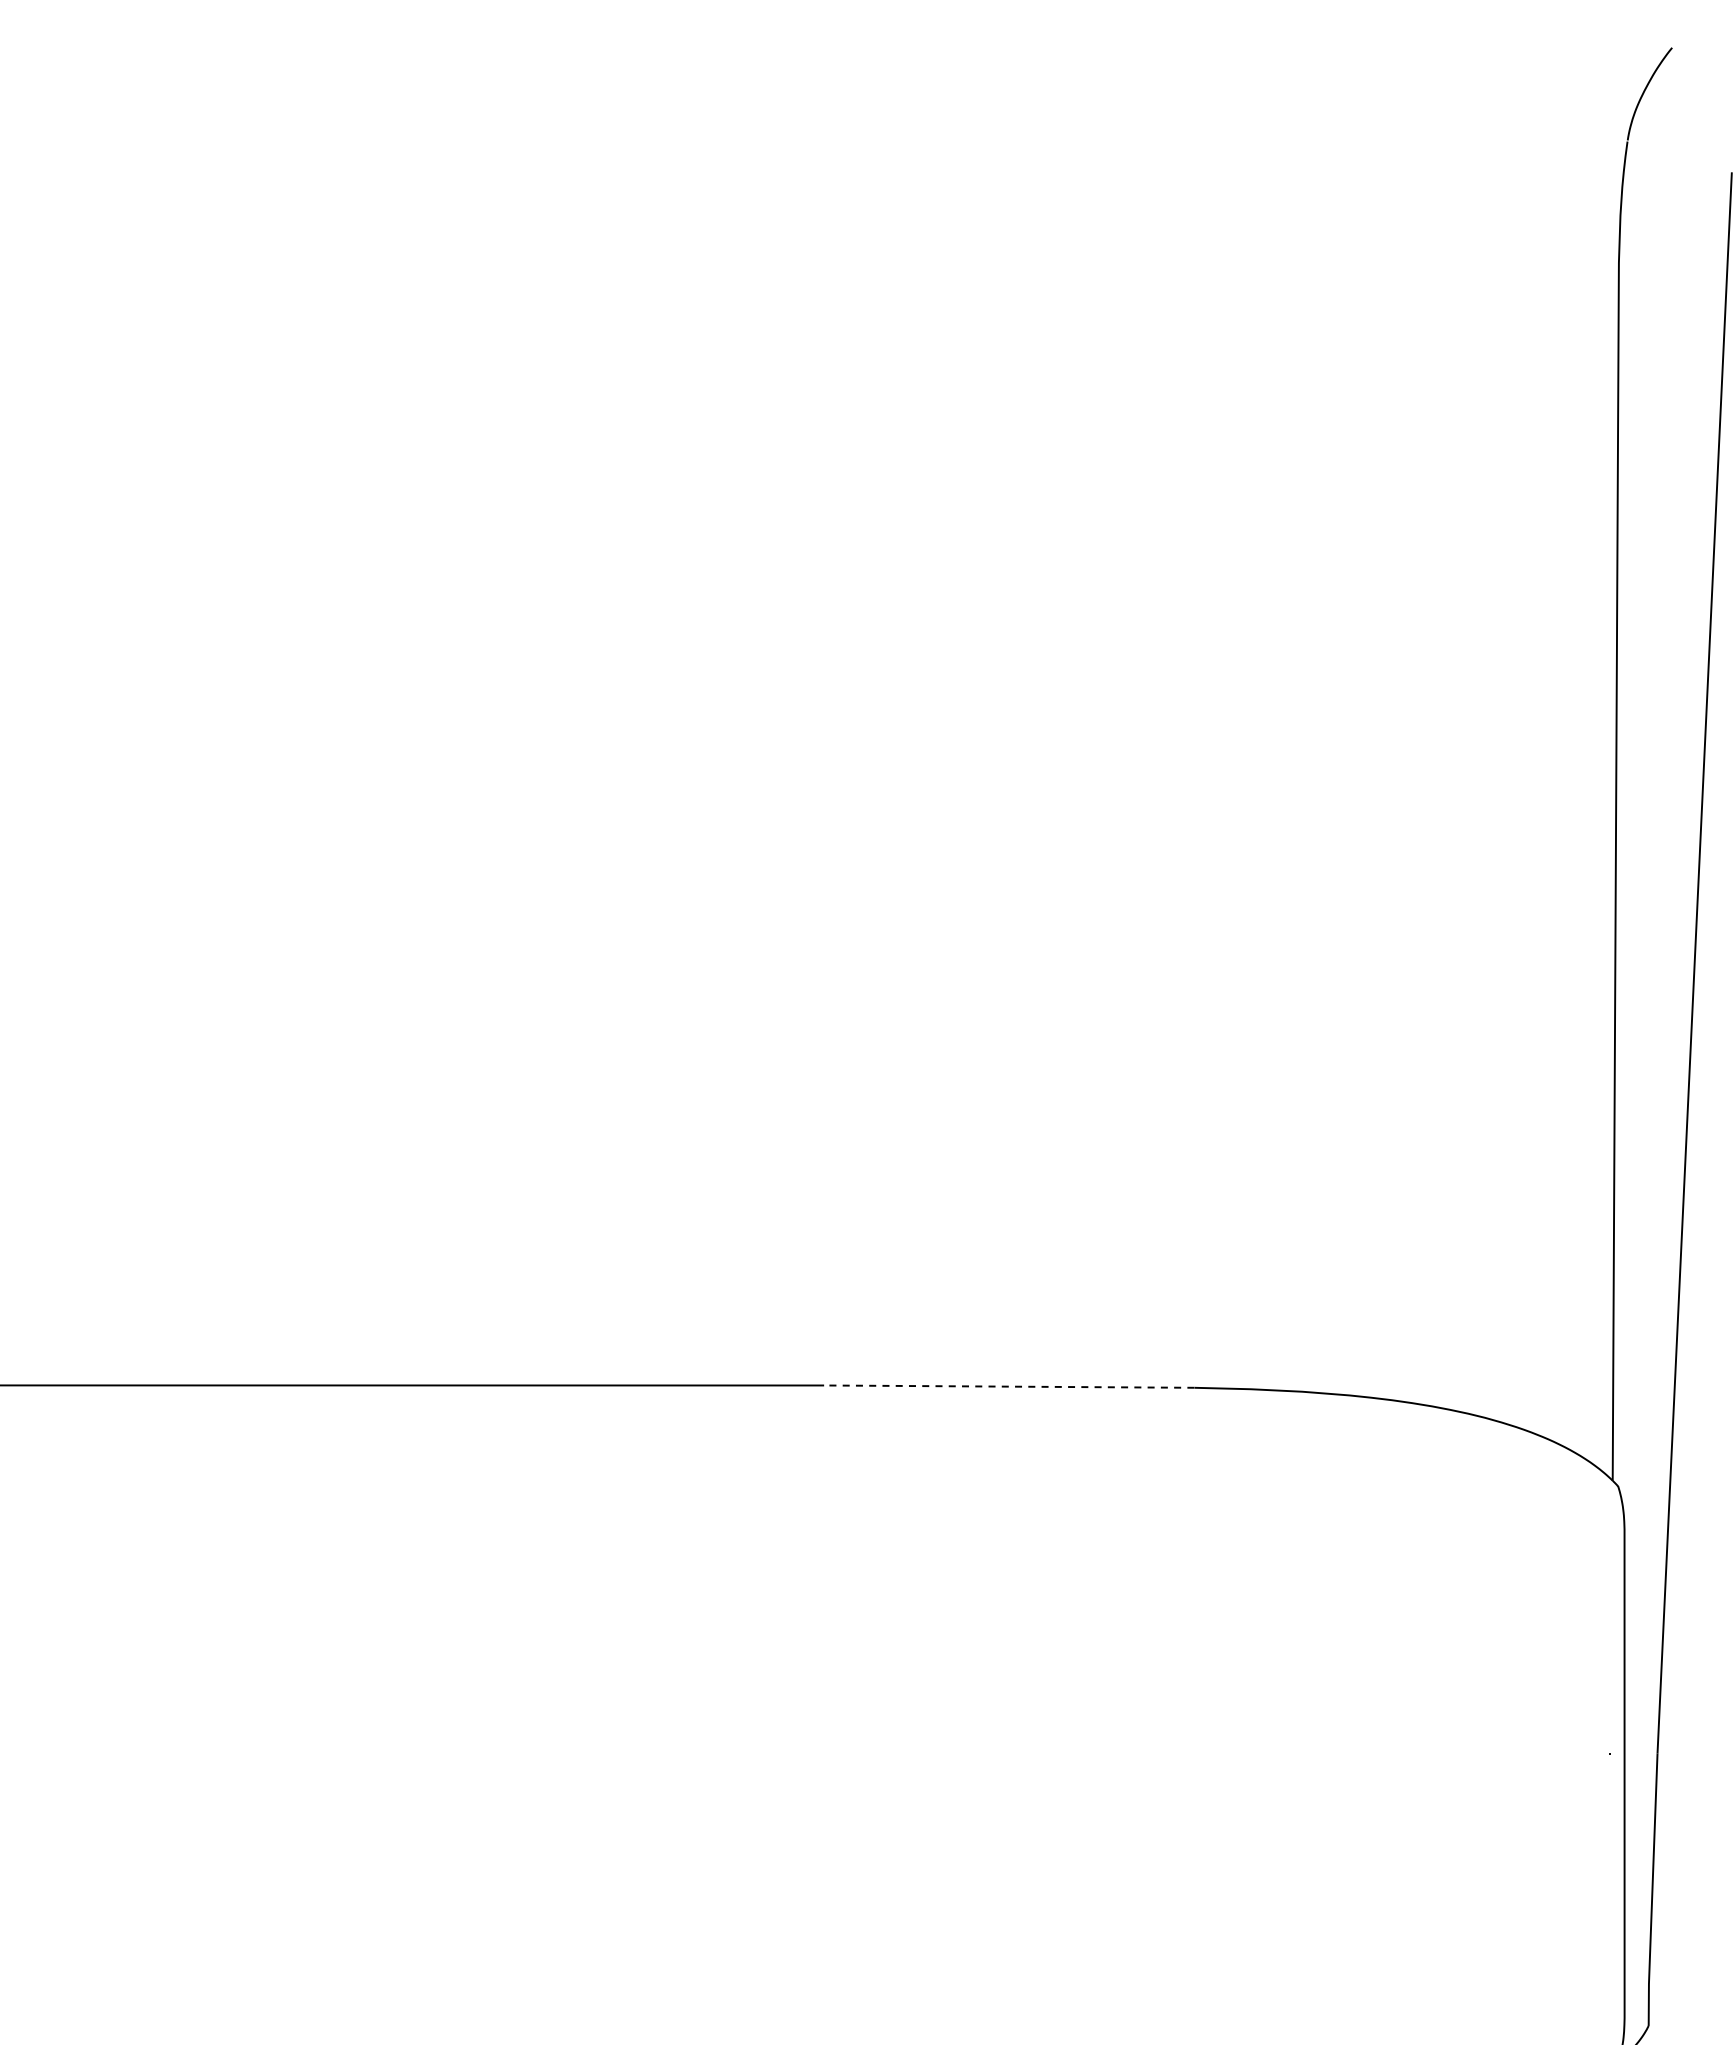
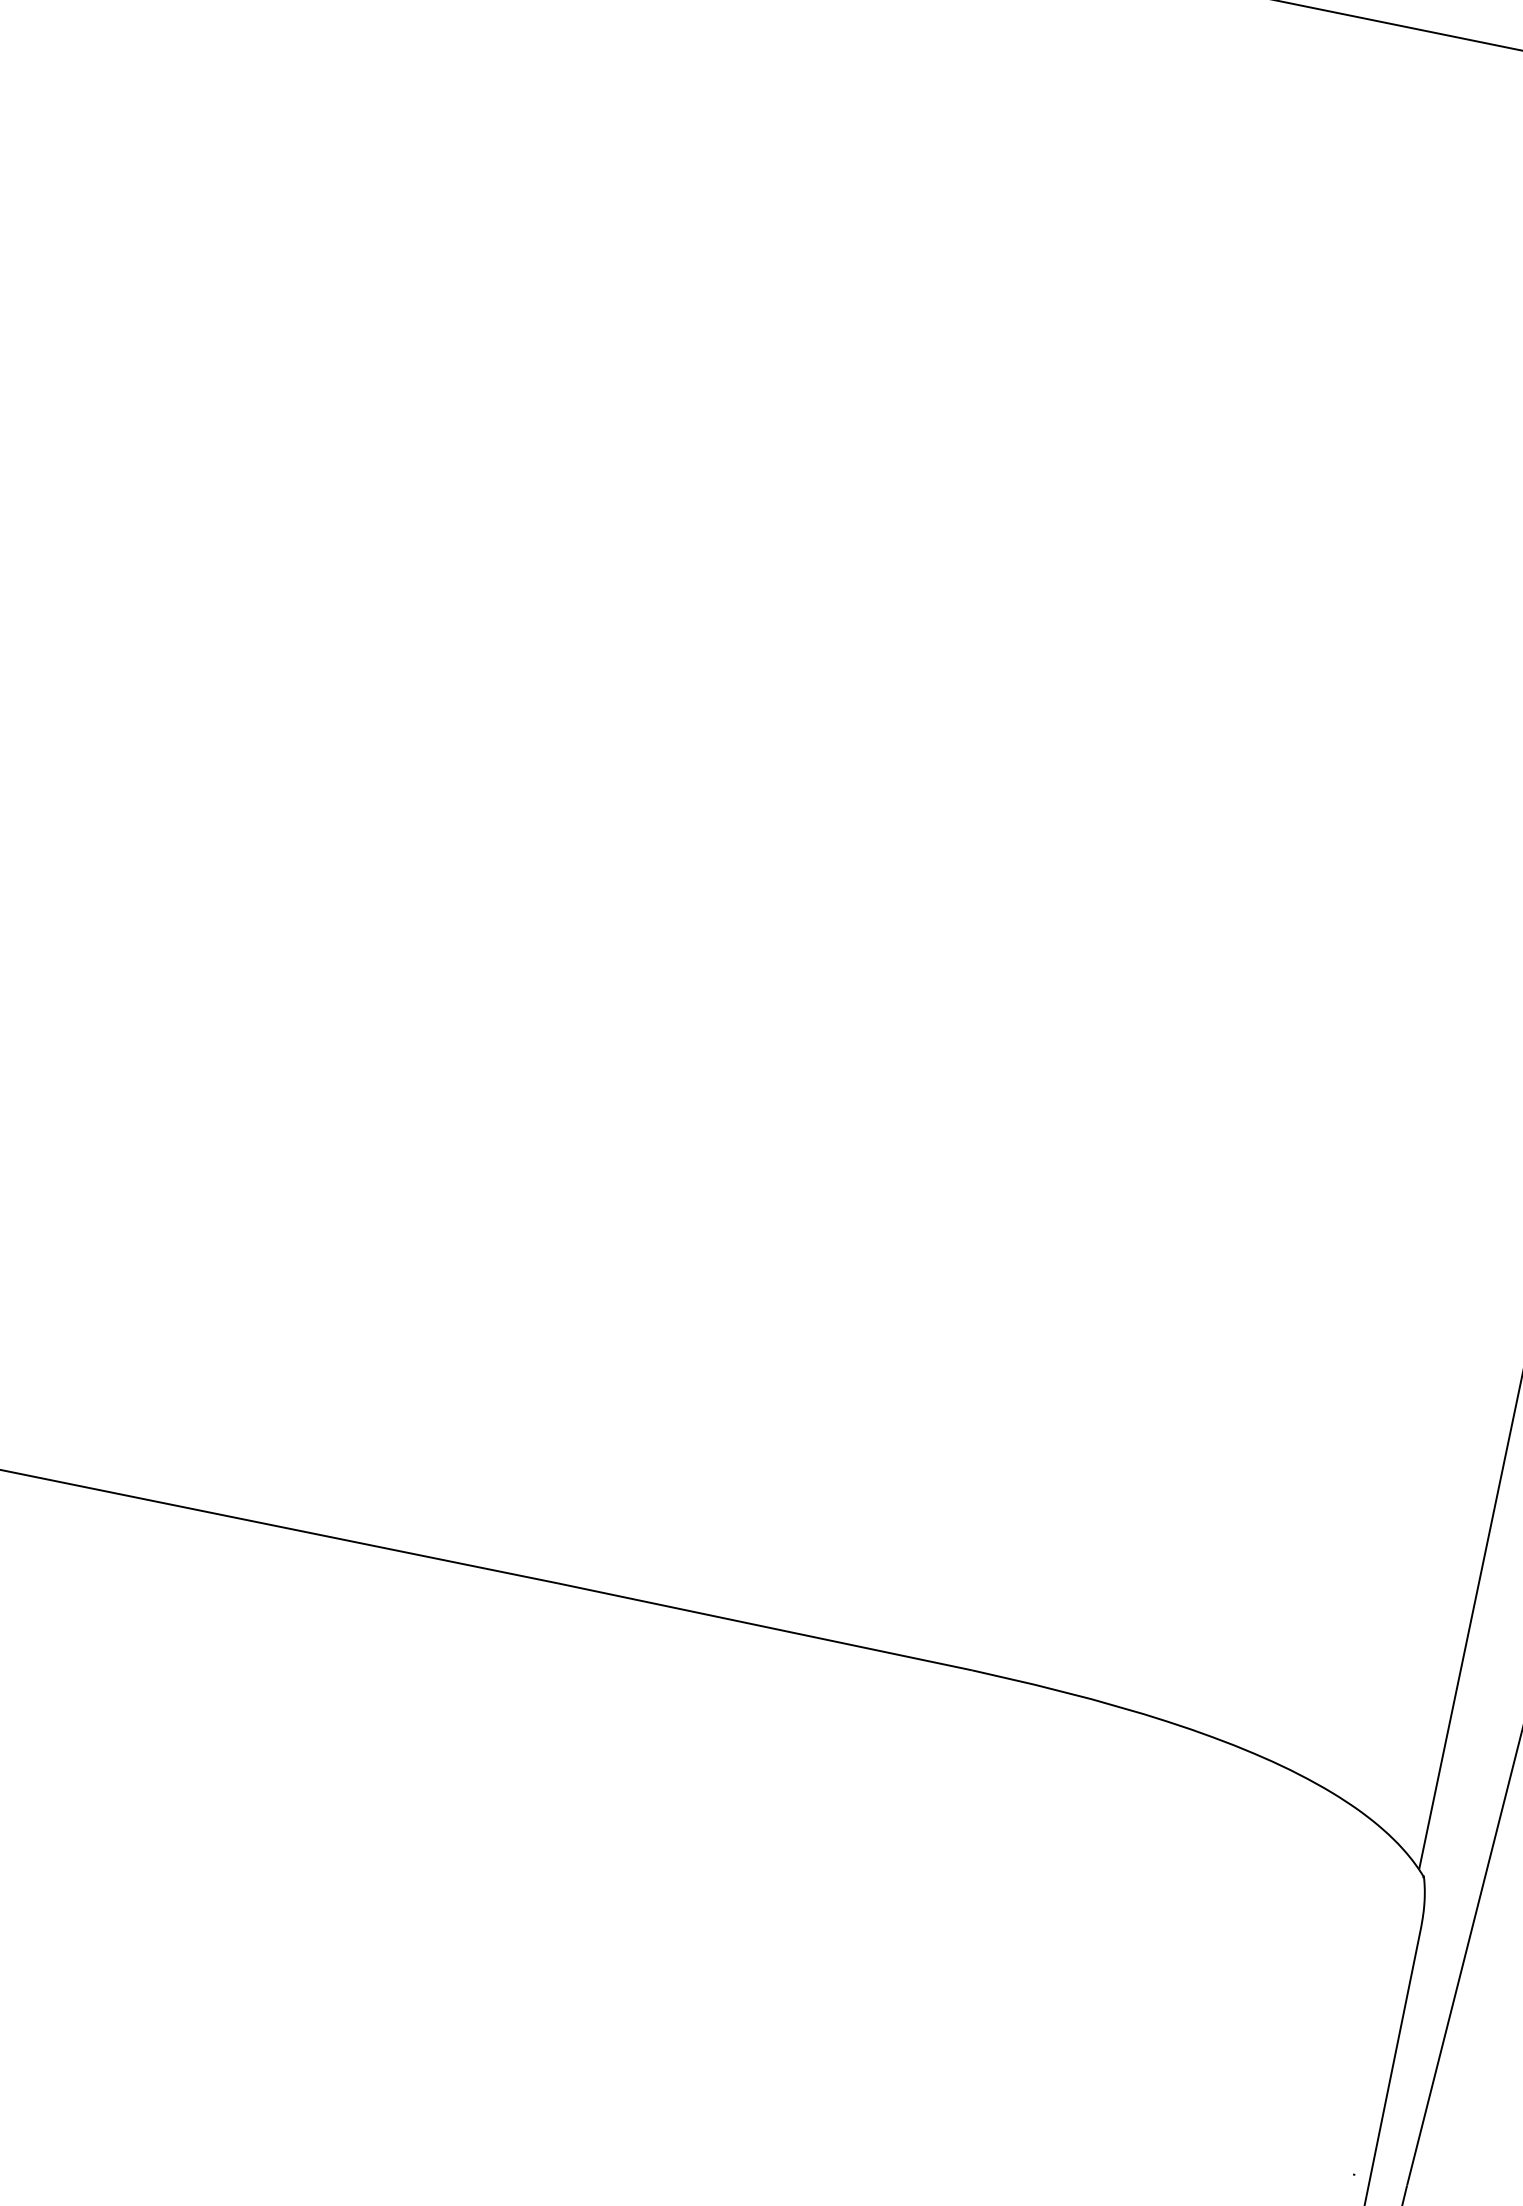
line: (1008, 1386) -> (764, 1626), dashed -> solid

